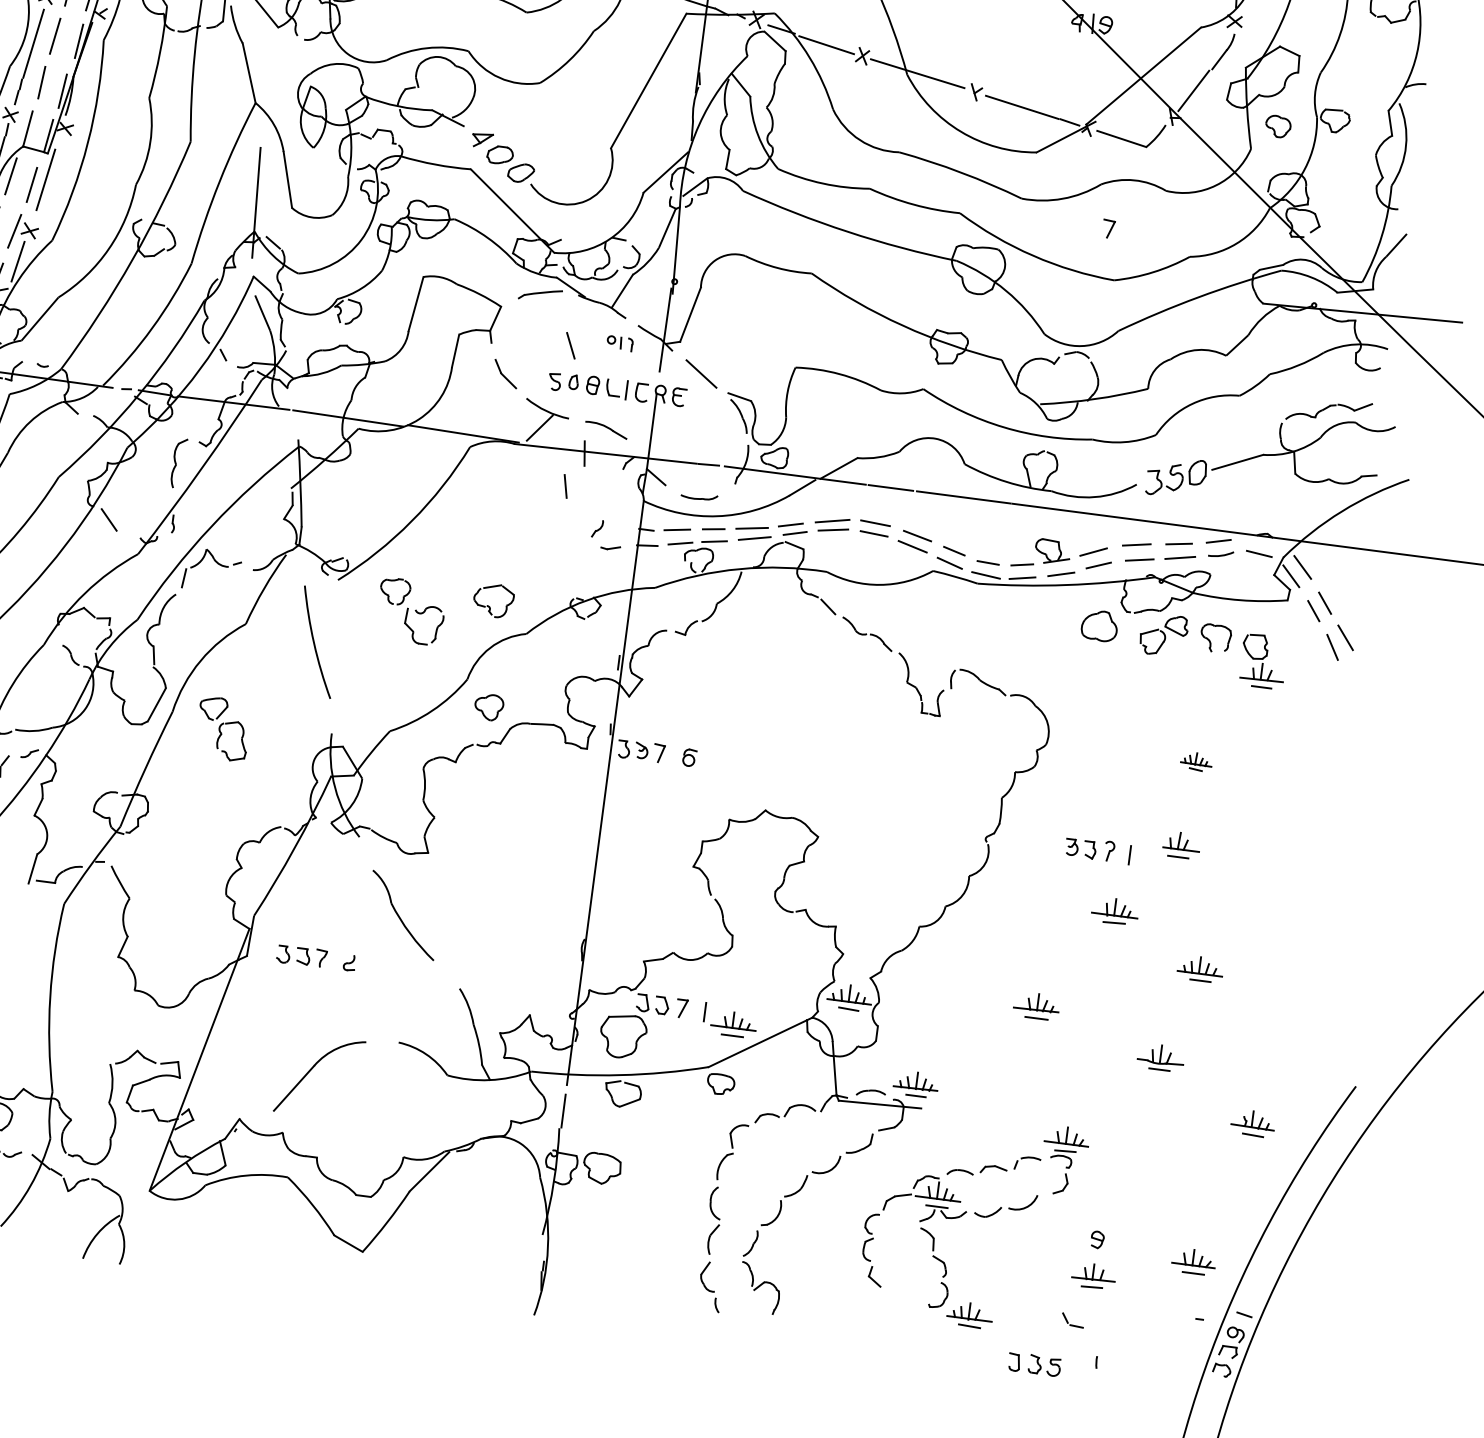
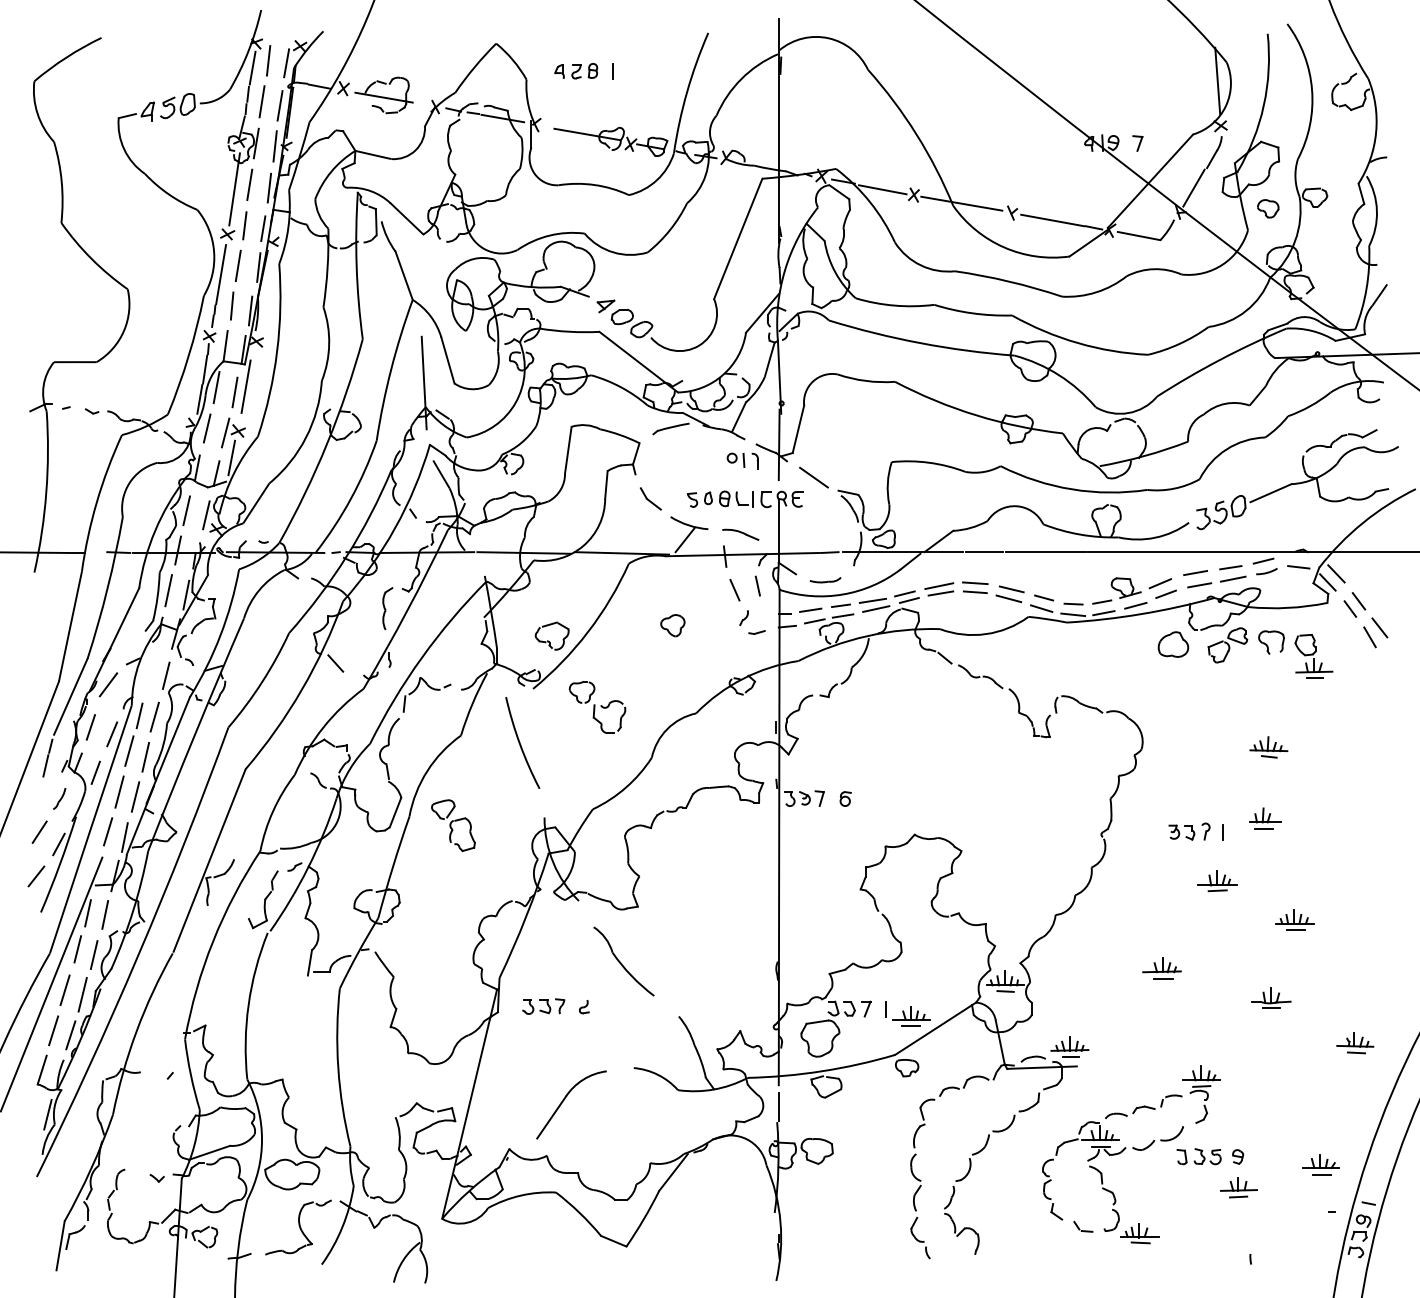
part: (1108, 228) -> (1137, 143), moved
part: (619, 342) -> (742, 460), size x1.43
line: (570, 346) -> (734, 590), moved
line: (565, 485) -> (757, 585), moved
part: (492, 599) -> (551, 635), moved
part: (488, 707) -> (672, 625), moved
part: (1196, 761) -> (1268, 747), size x1.43
part: (1073, 1320) -> (1083, 1226), moved
part: (1033, 1364) -> (1198, 1156), moved

